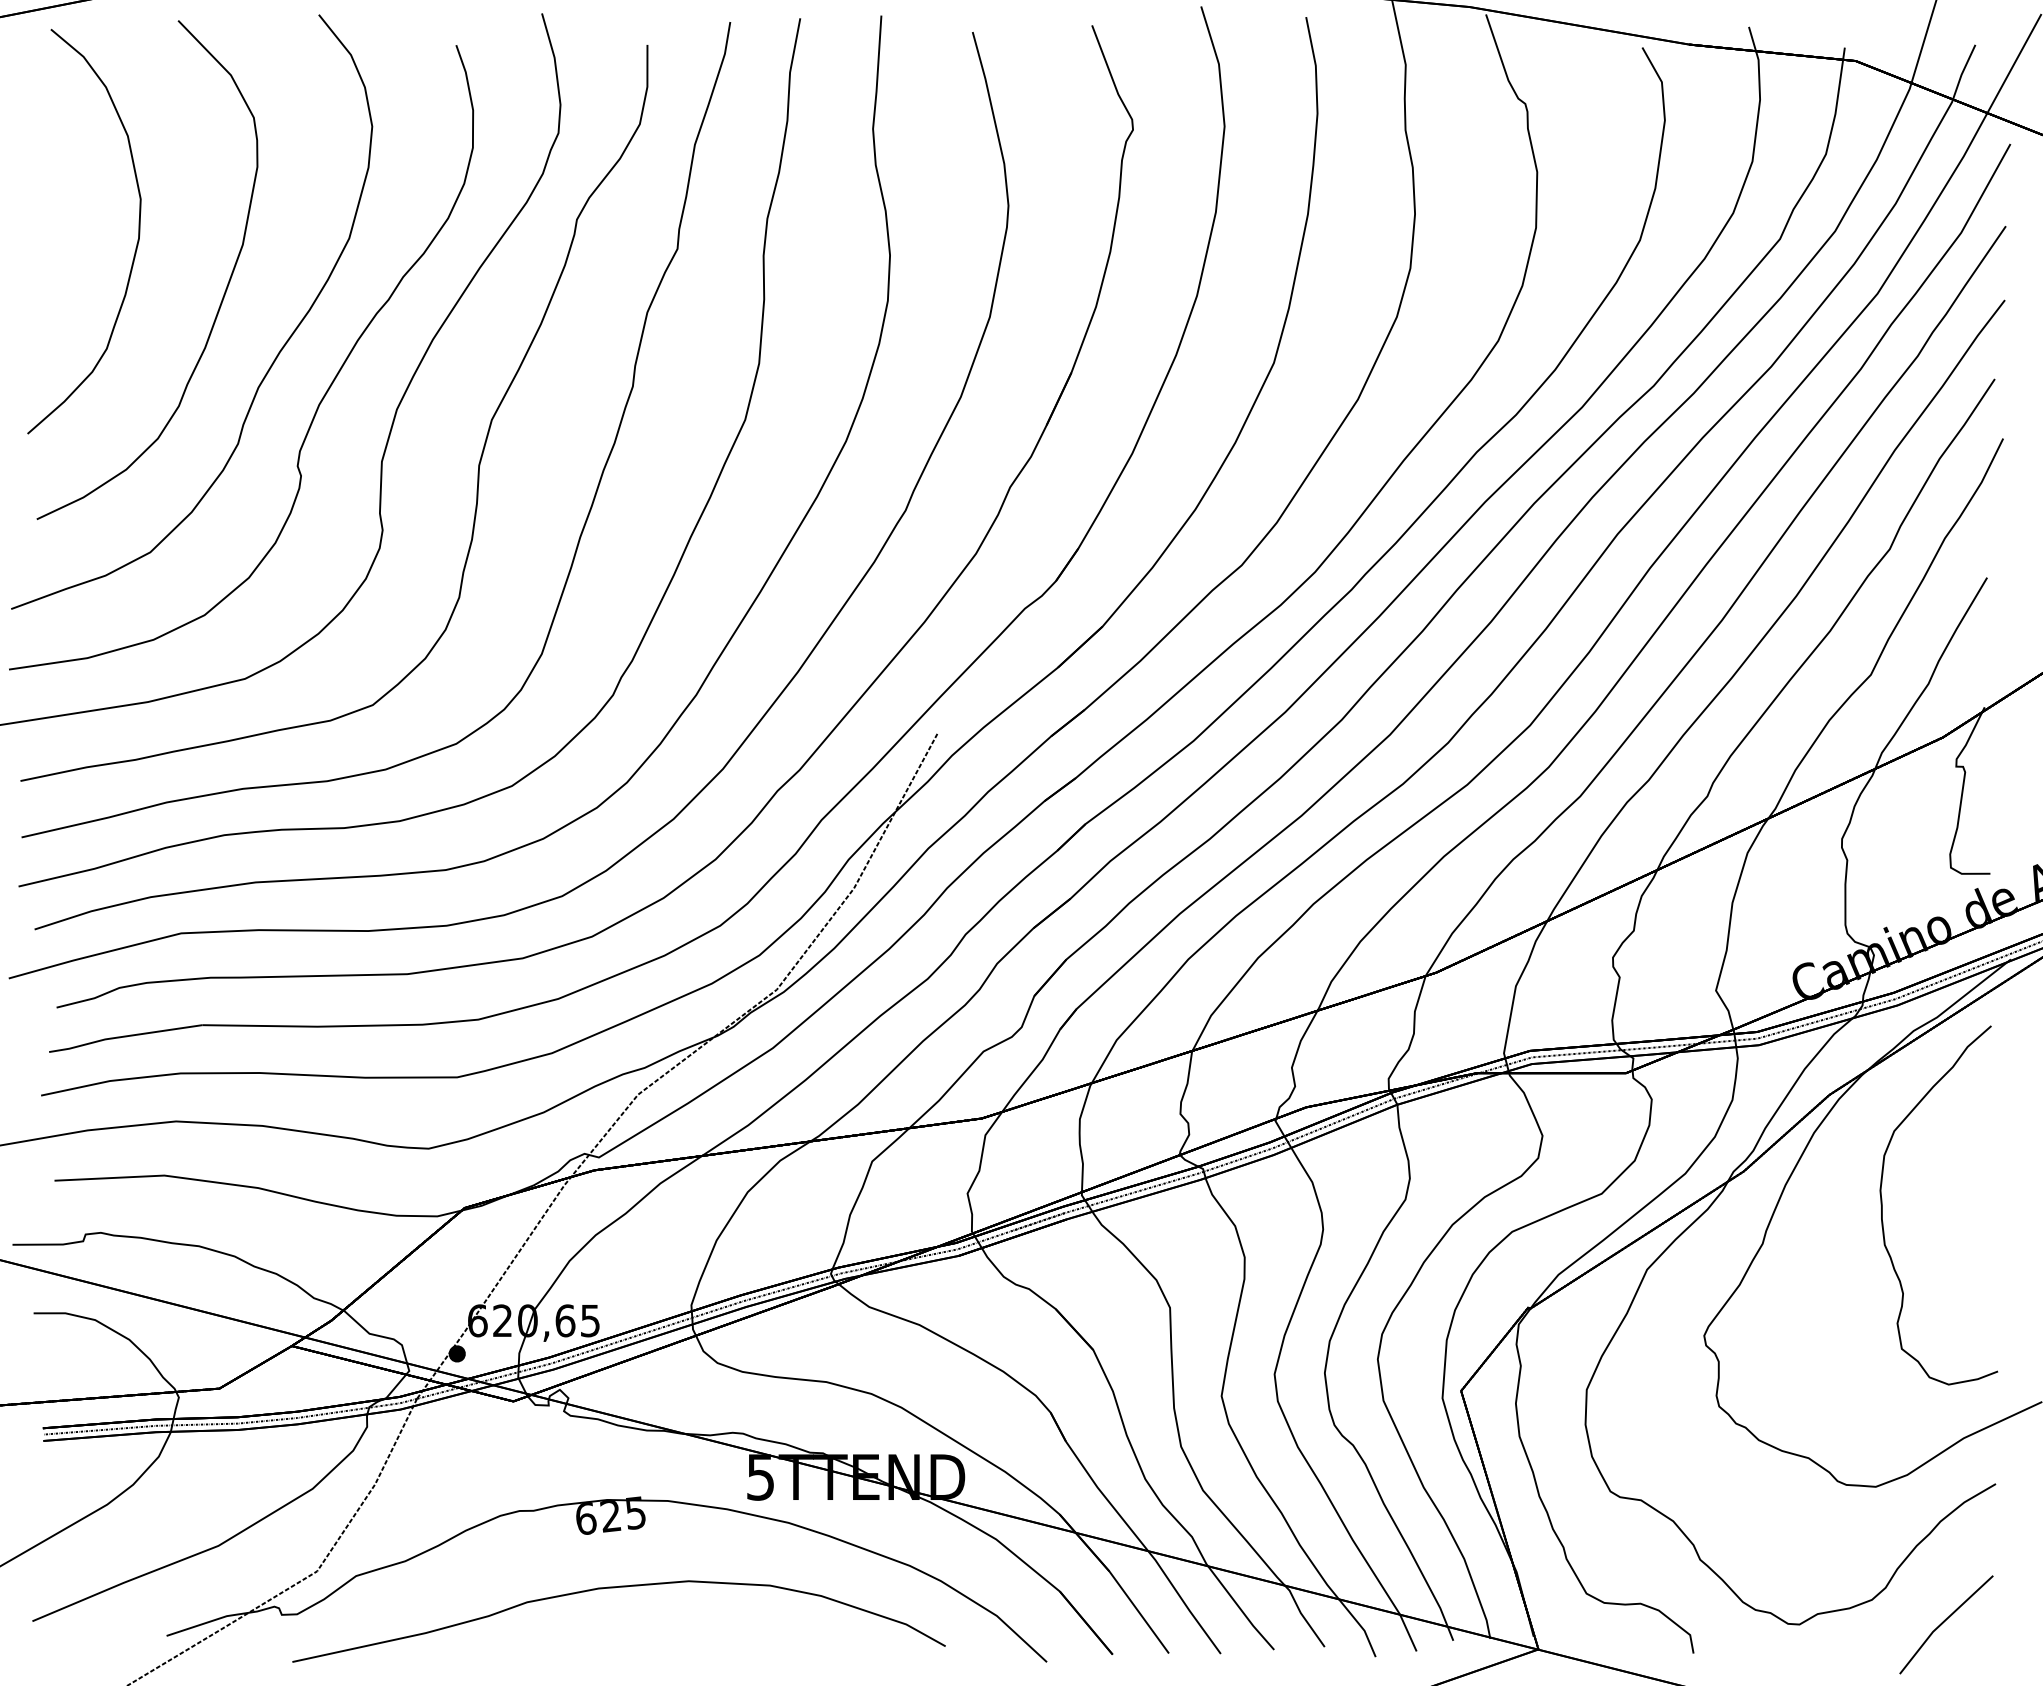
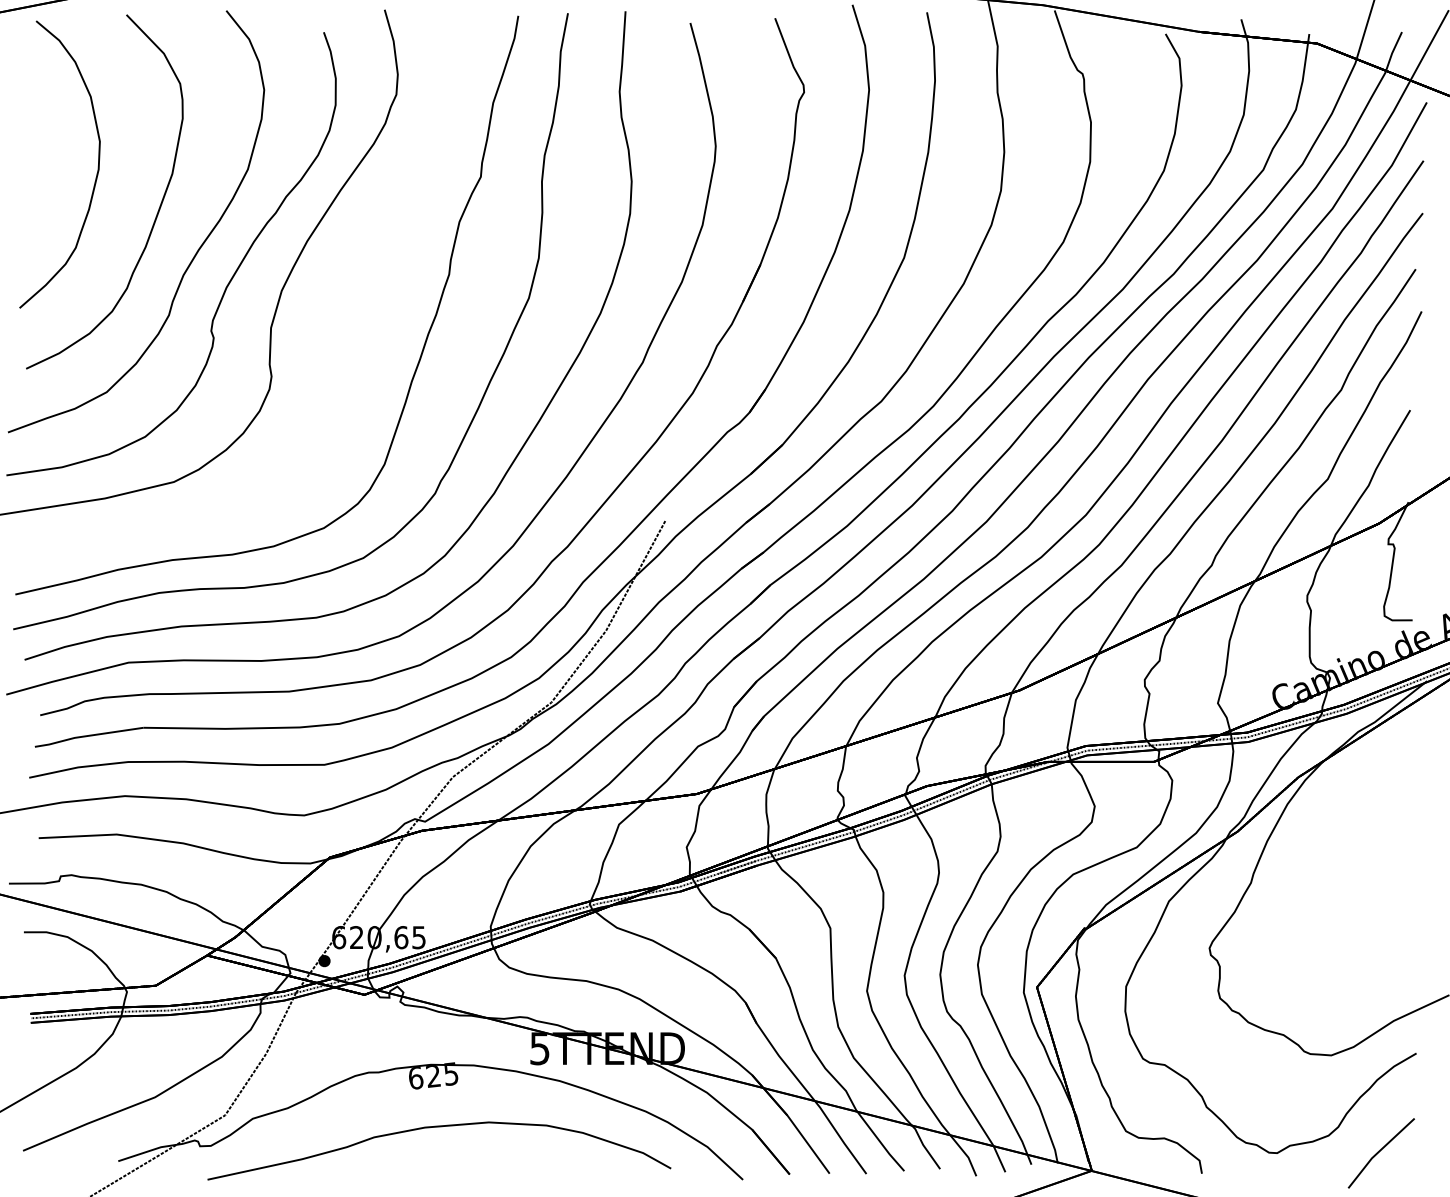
curve: (481, 452) -> (341, 321), removed
part: (1882, 1205) -> (1336, 855), removed

